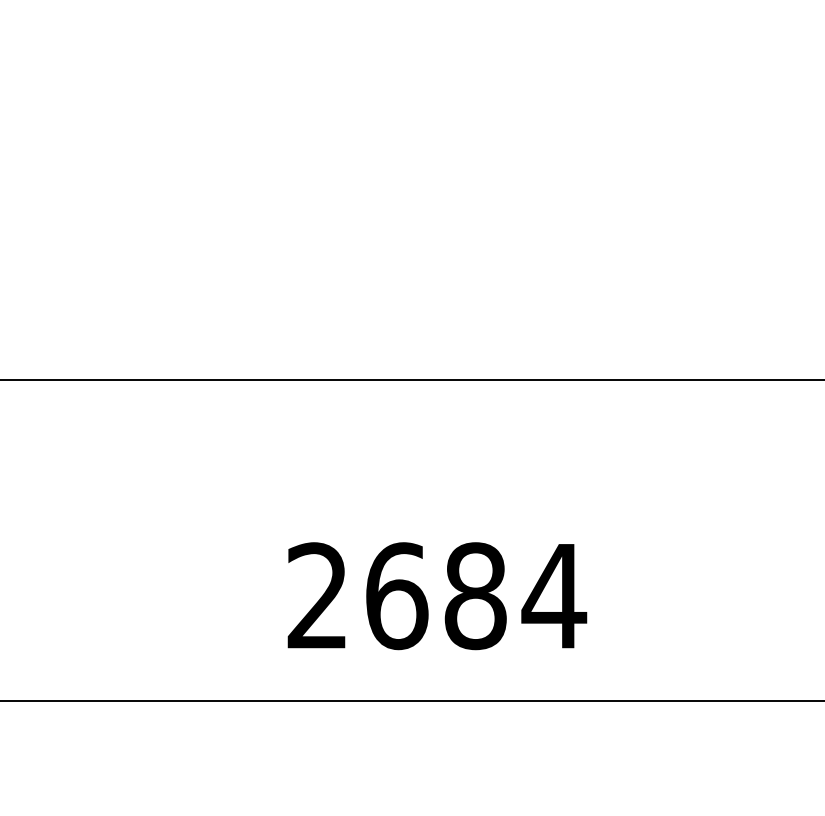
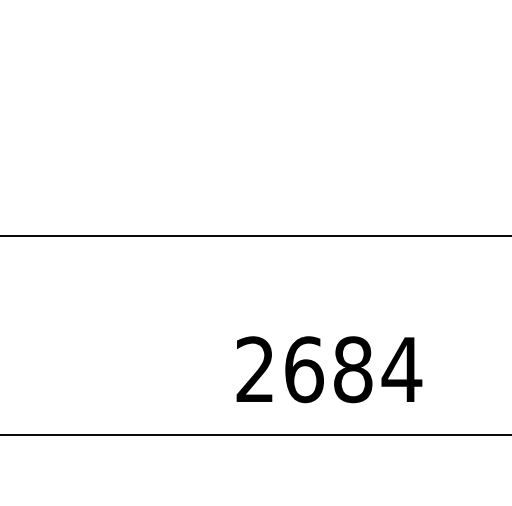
text: (437, 595) -> (329, 369), moved

